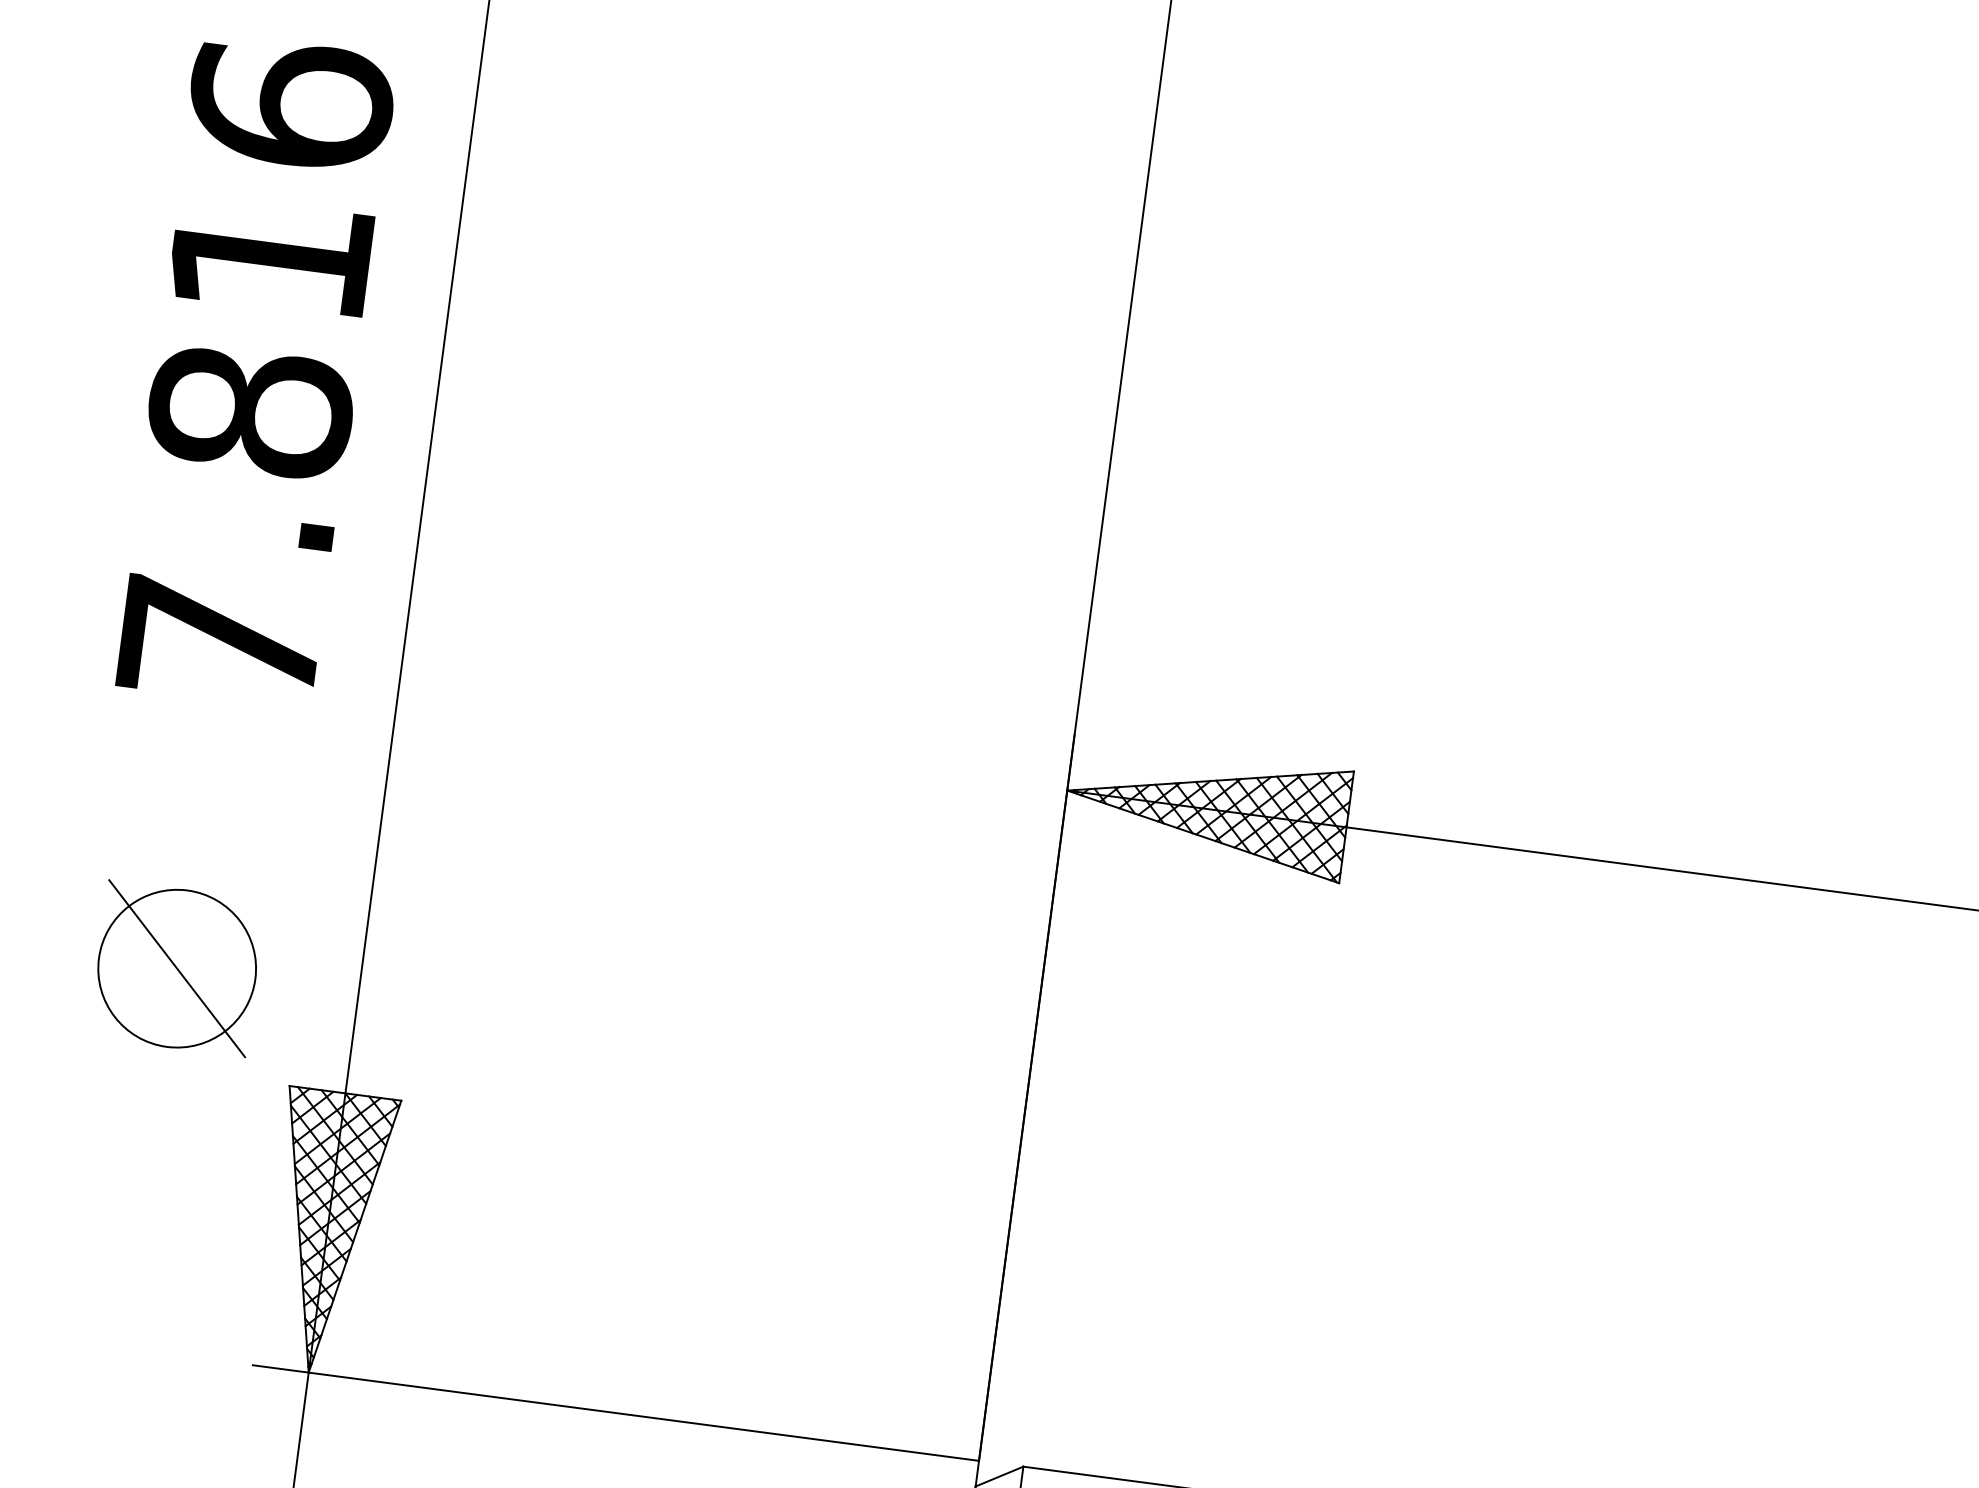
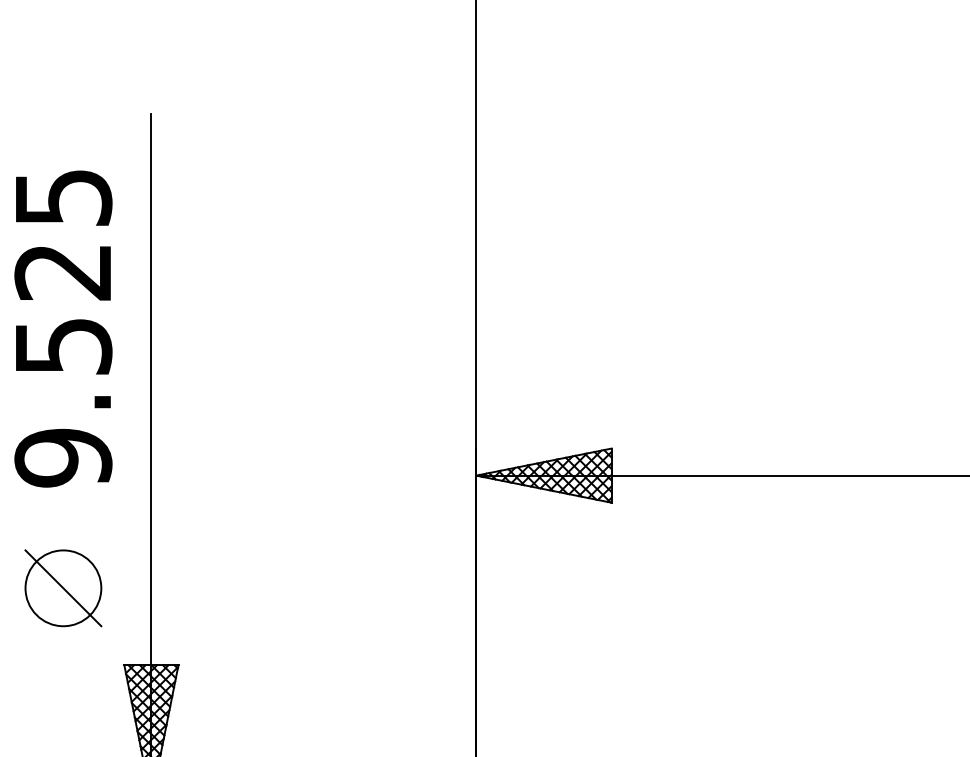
text: (255, 372) -> (63, 327), 7.816 -> 9.525
part: (177, 969) -> (63, 588), moved

